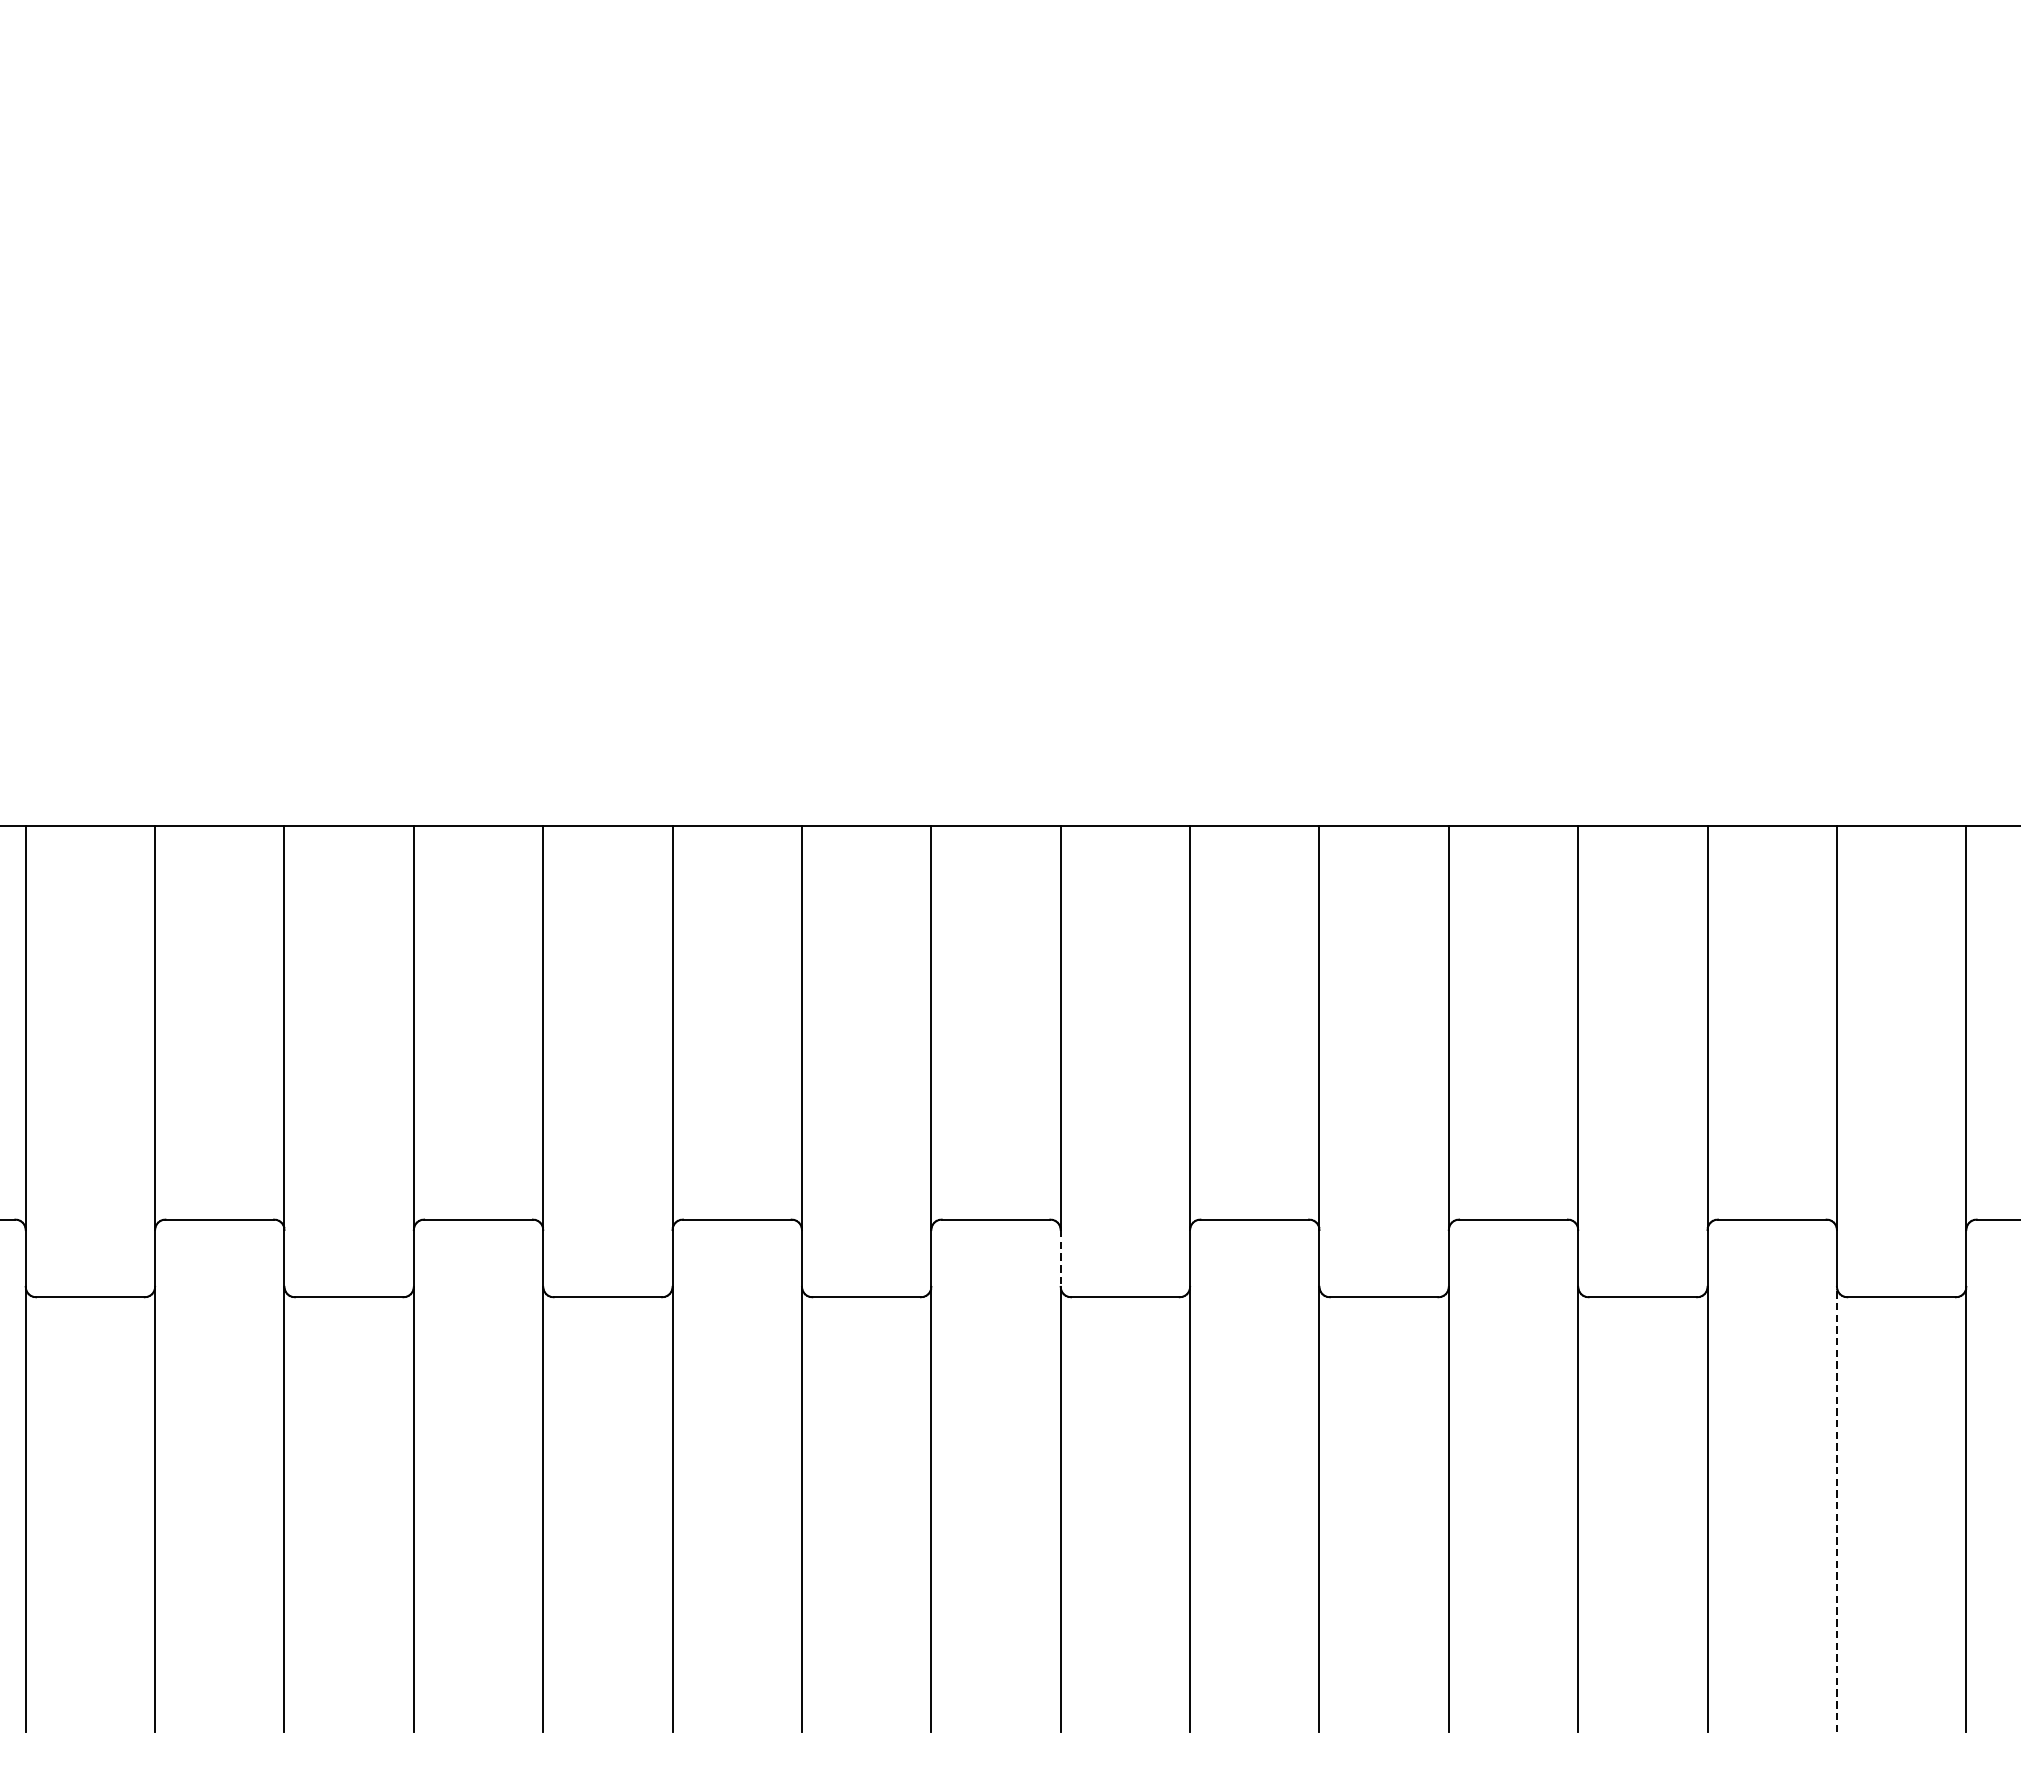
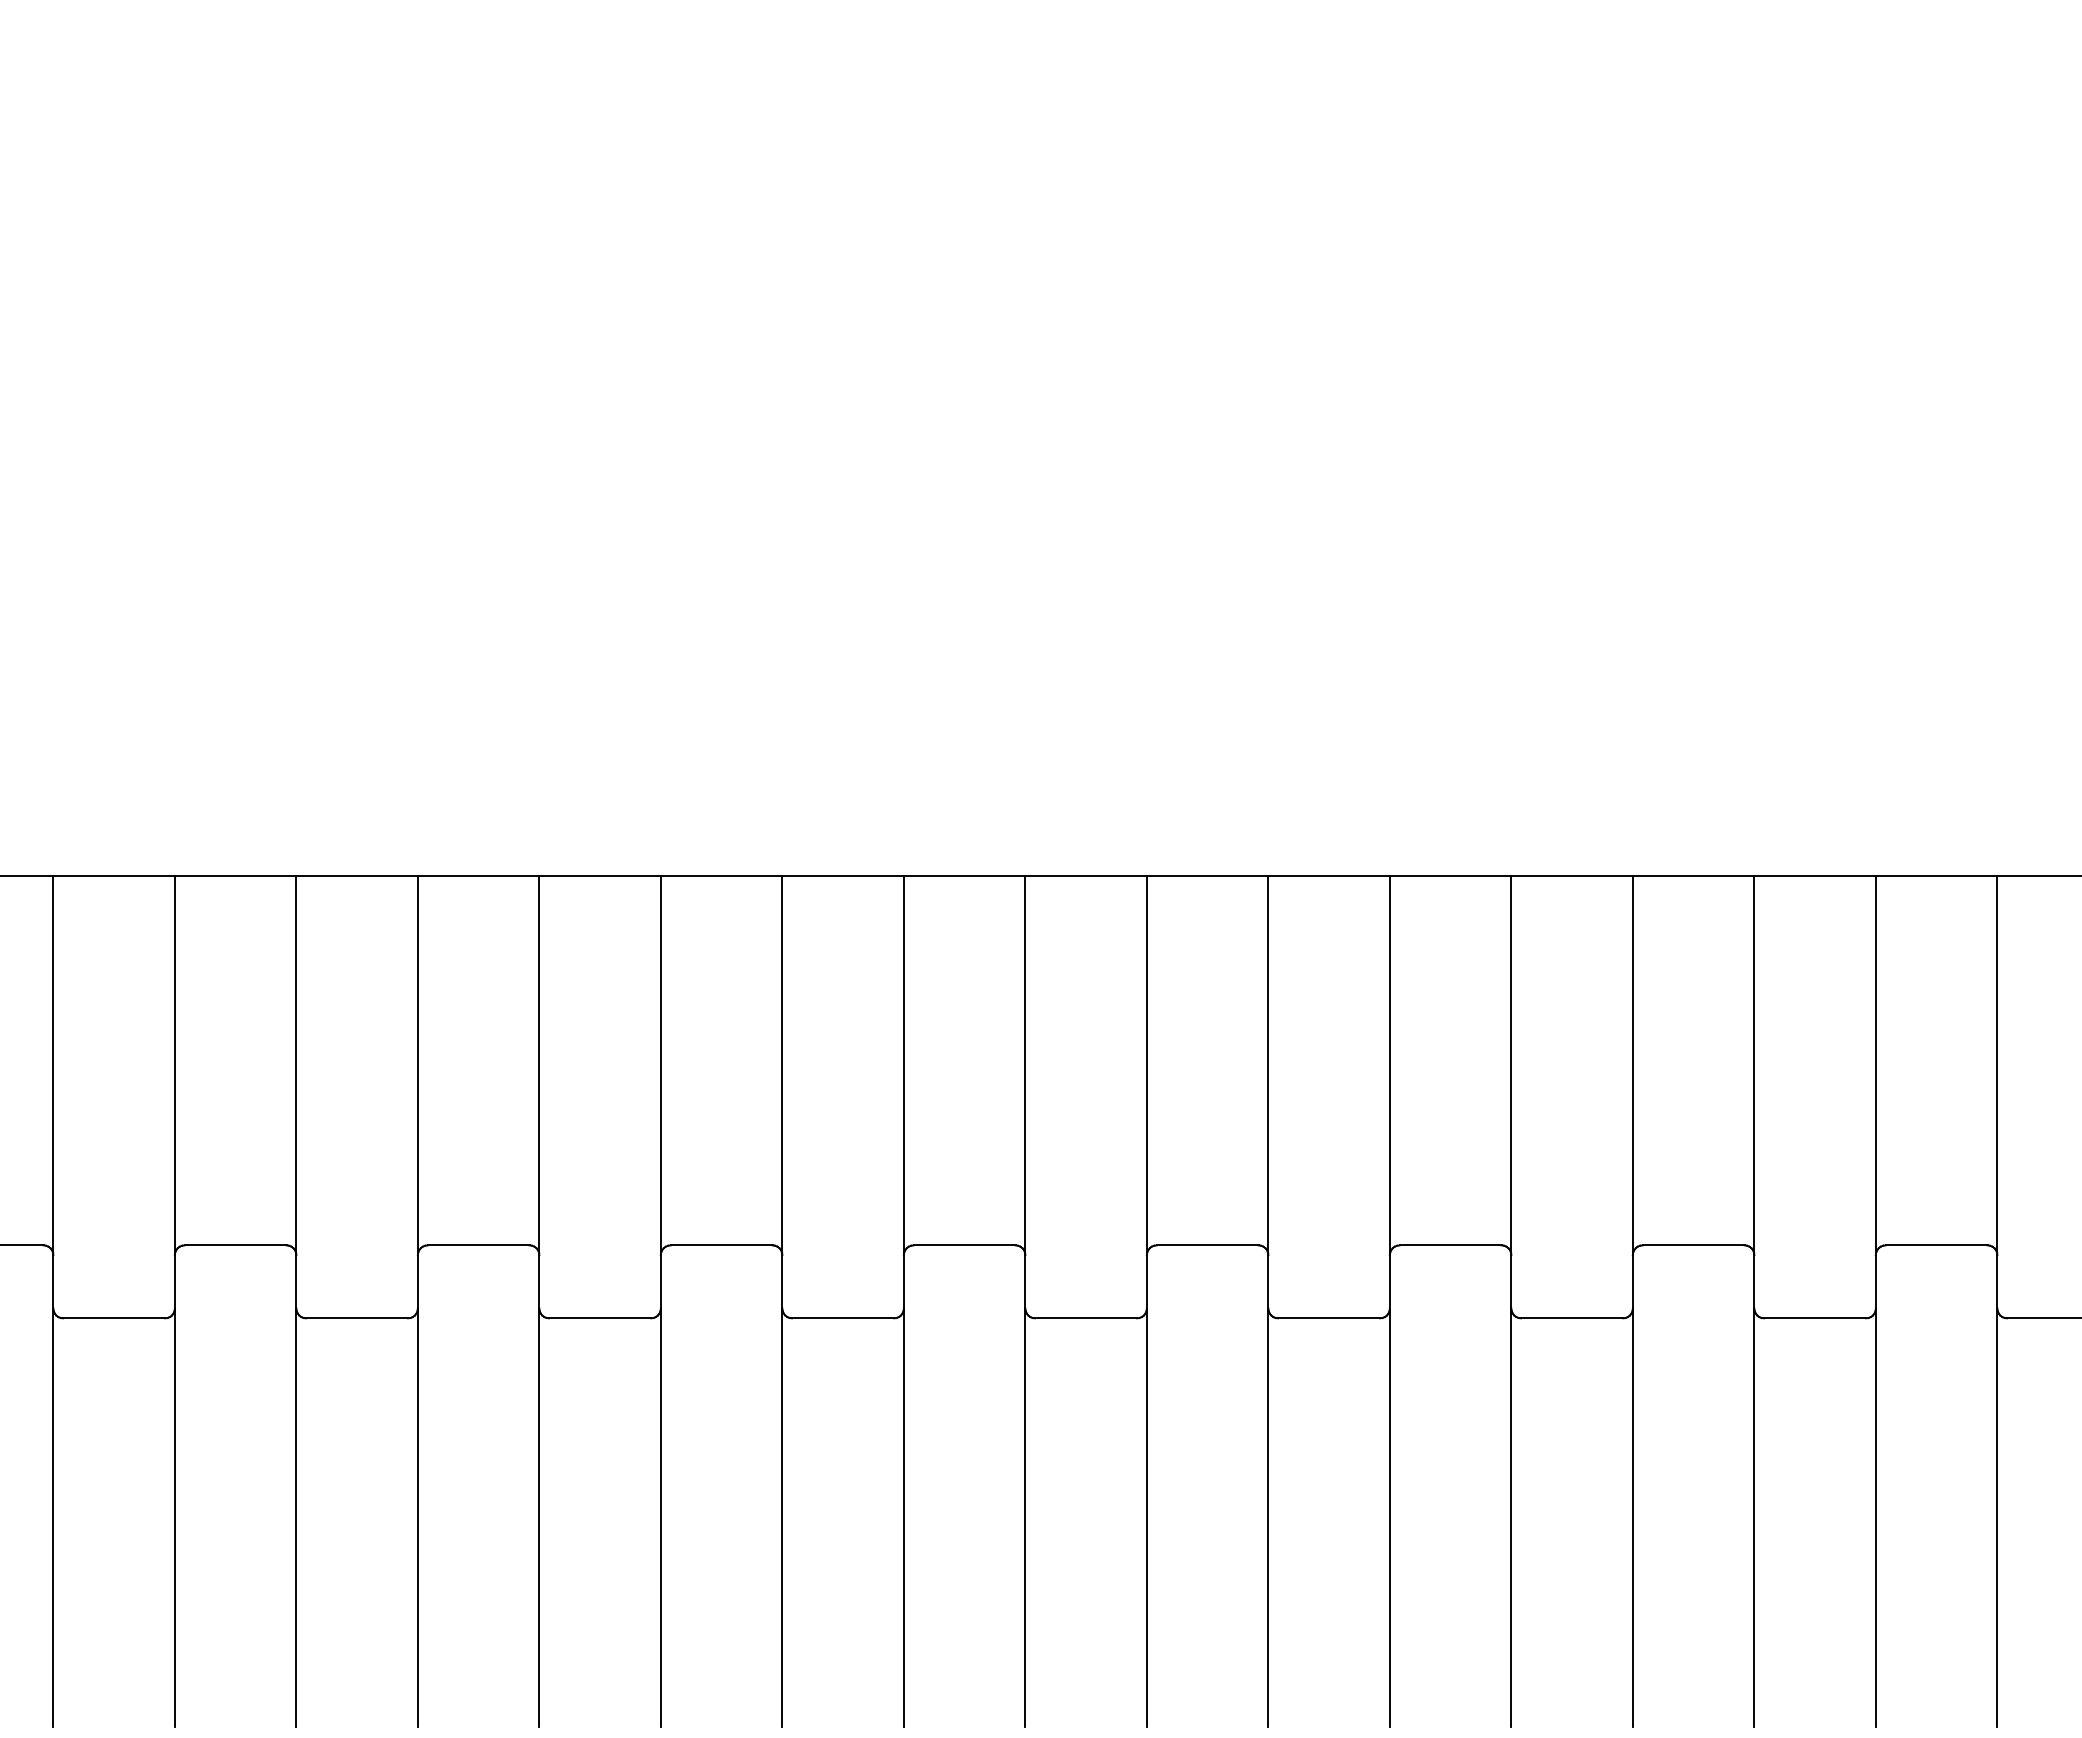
line: (1060, 1258) -> (1025, 1281), dashed -> solid
line: (1837, 1509) -> (1754, 1517), dashed -> solid

